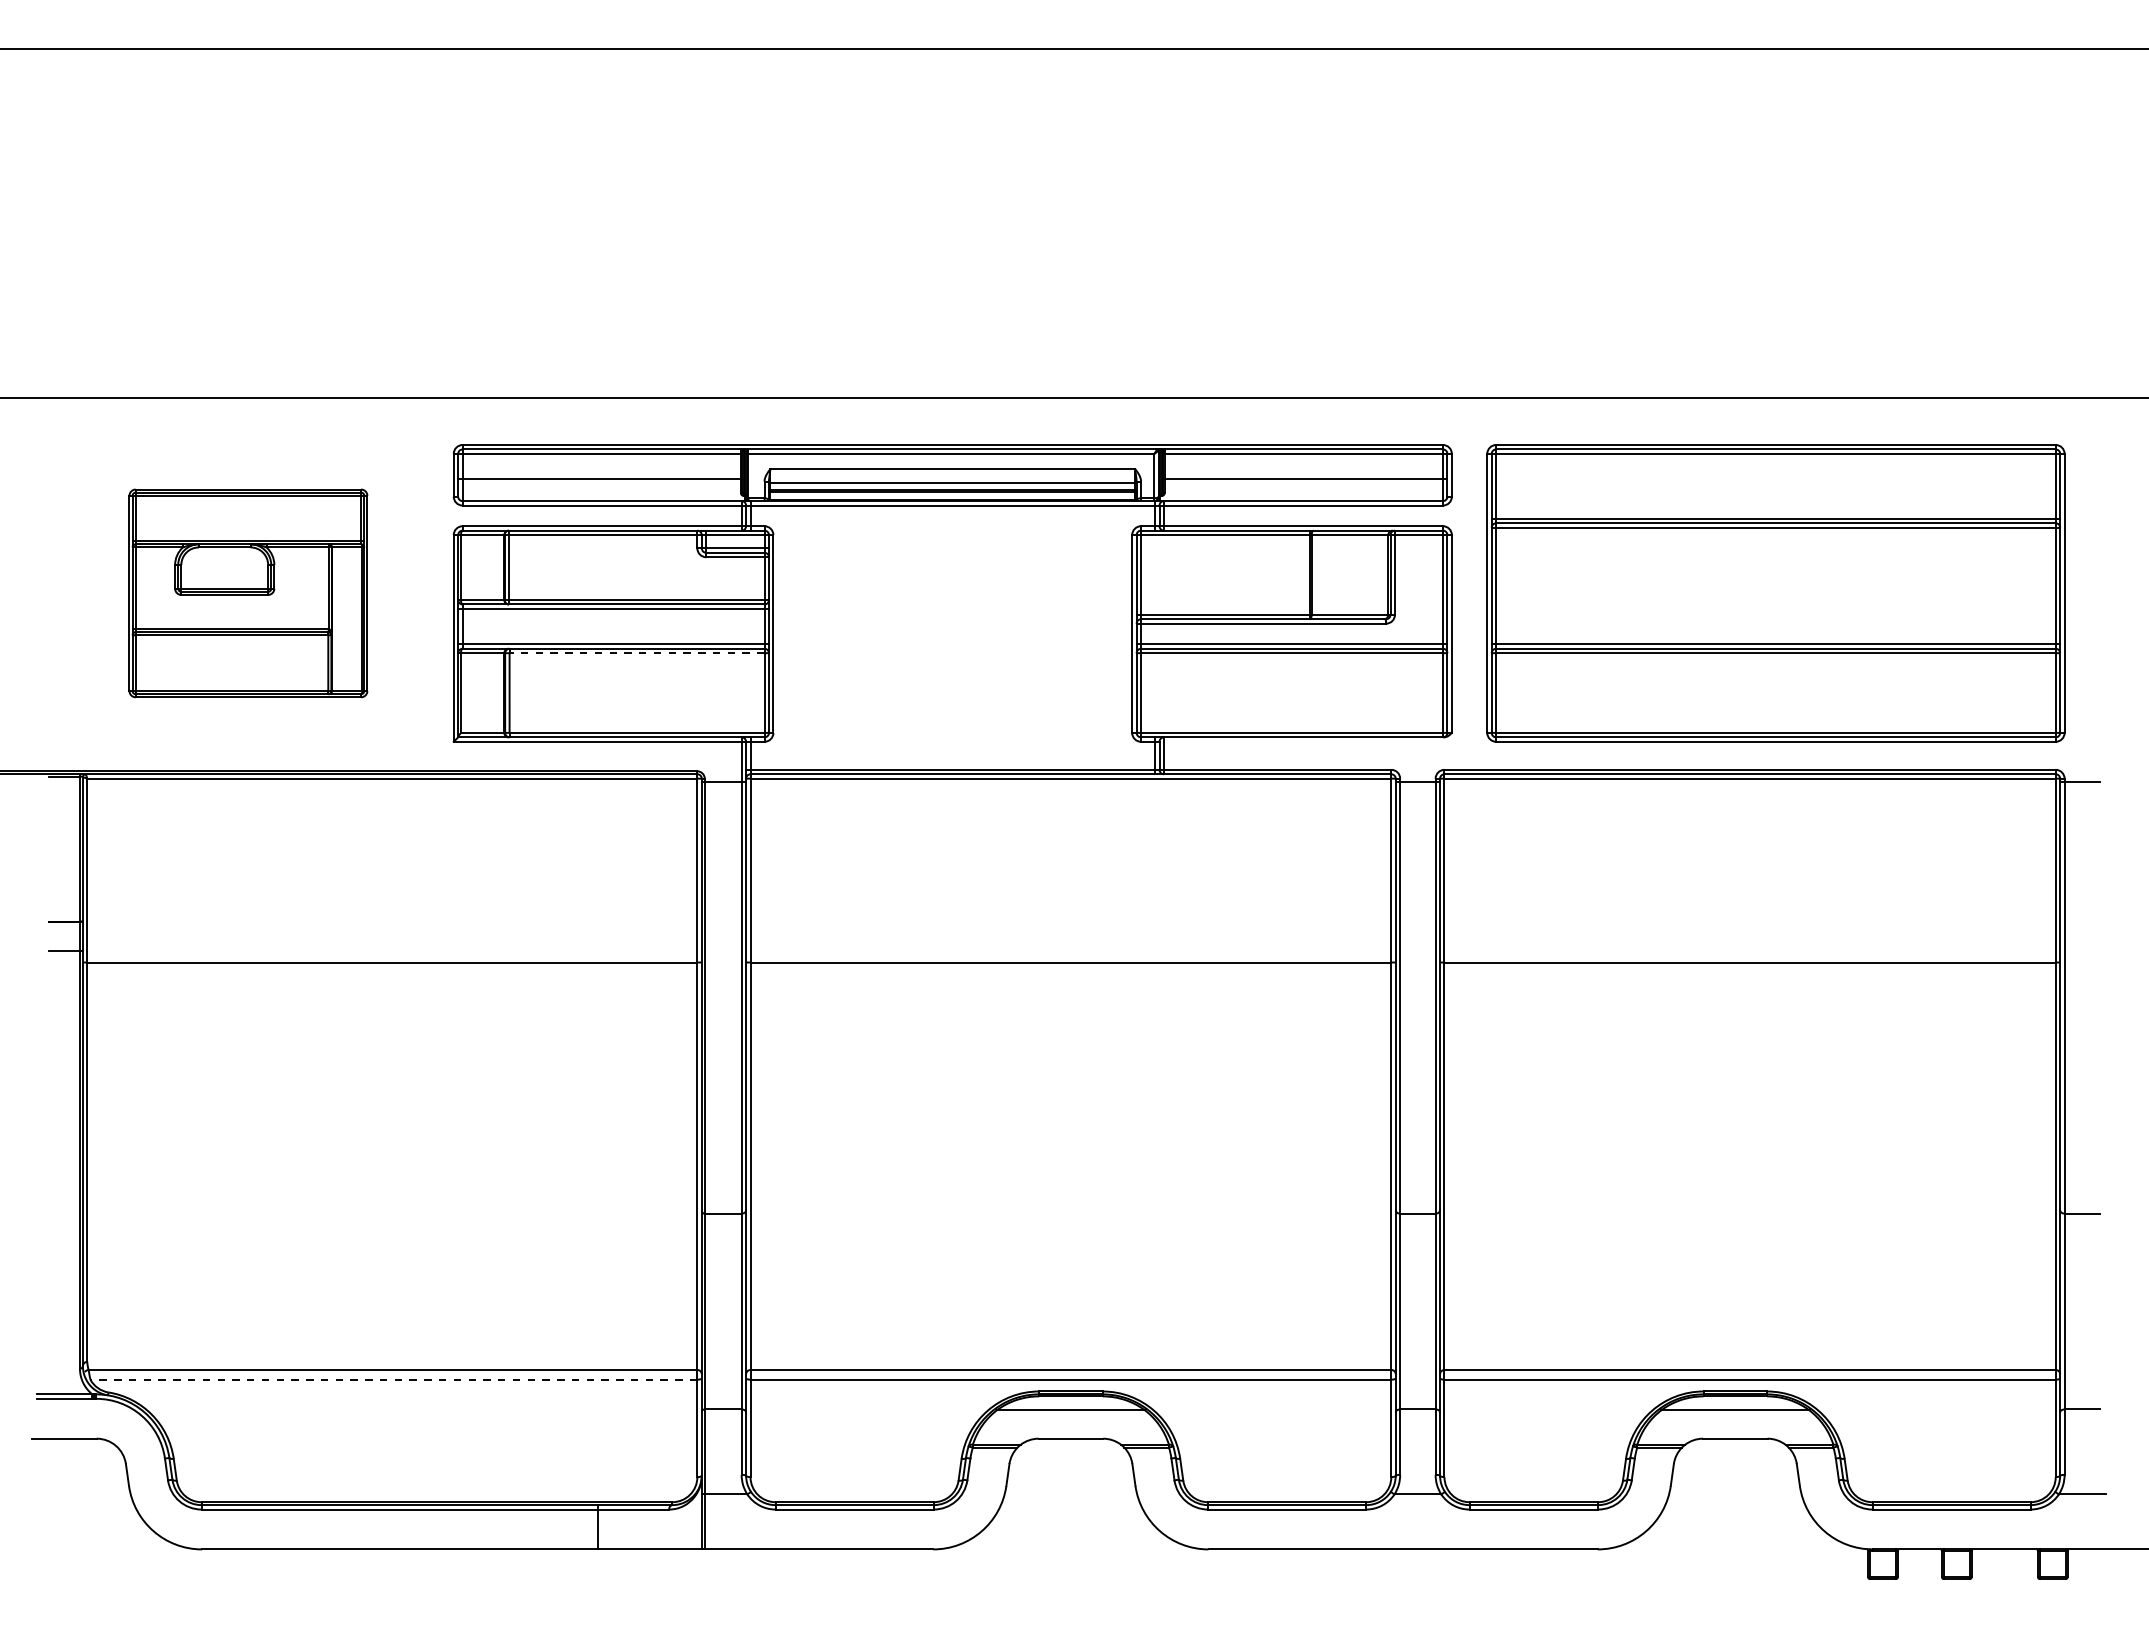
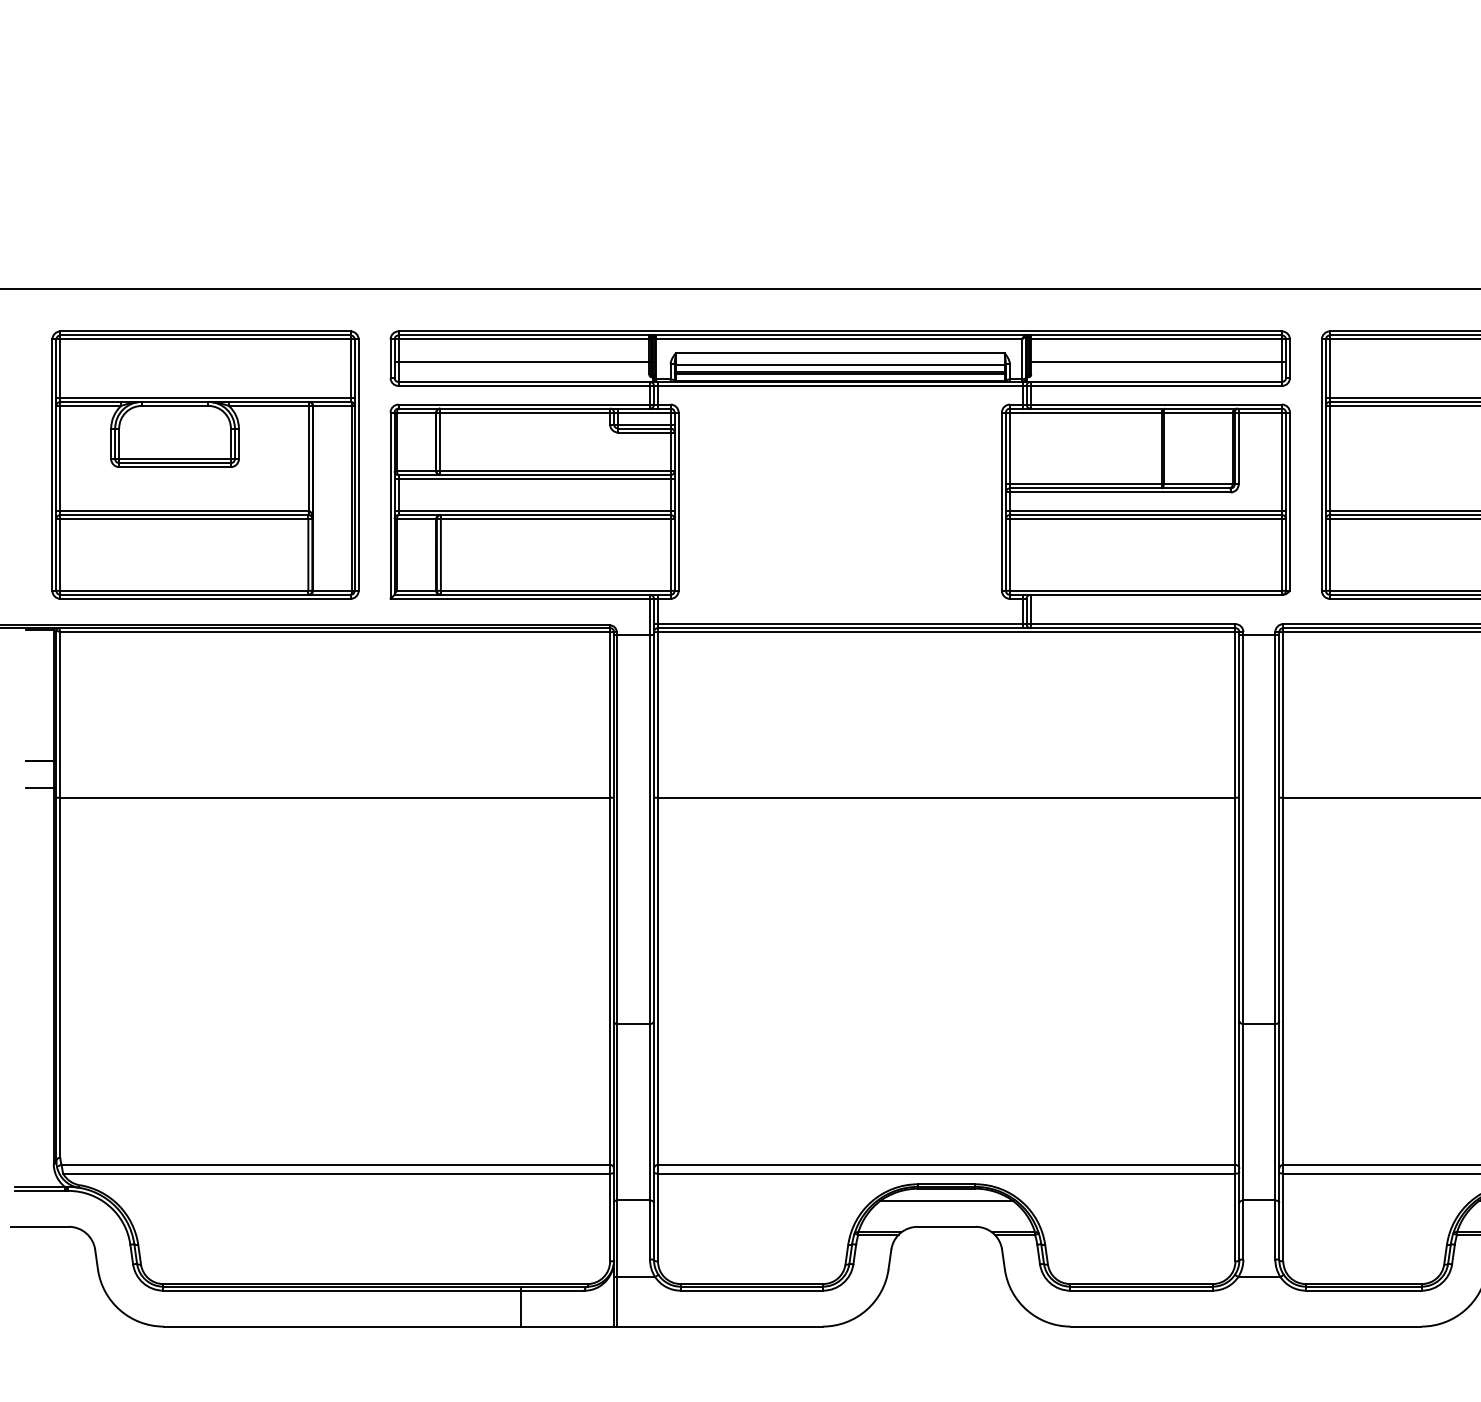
part: (248, 593) -> (205, 465), size x1.43
line: (636, 653) -> (555, 519), dashed -> solid
line: (393, 1379) -> (336, 1173), dashed -> solid

